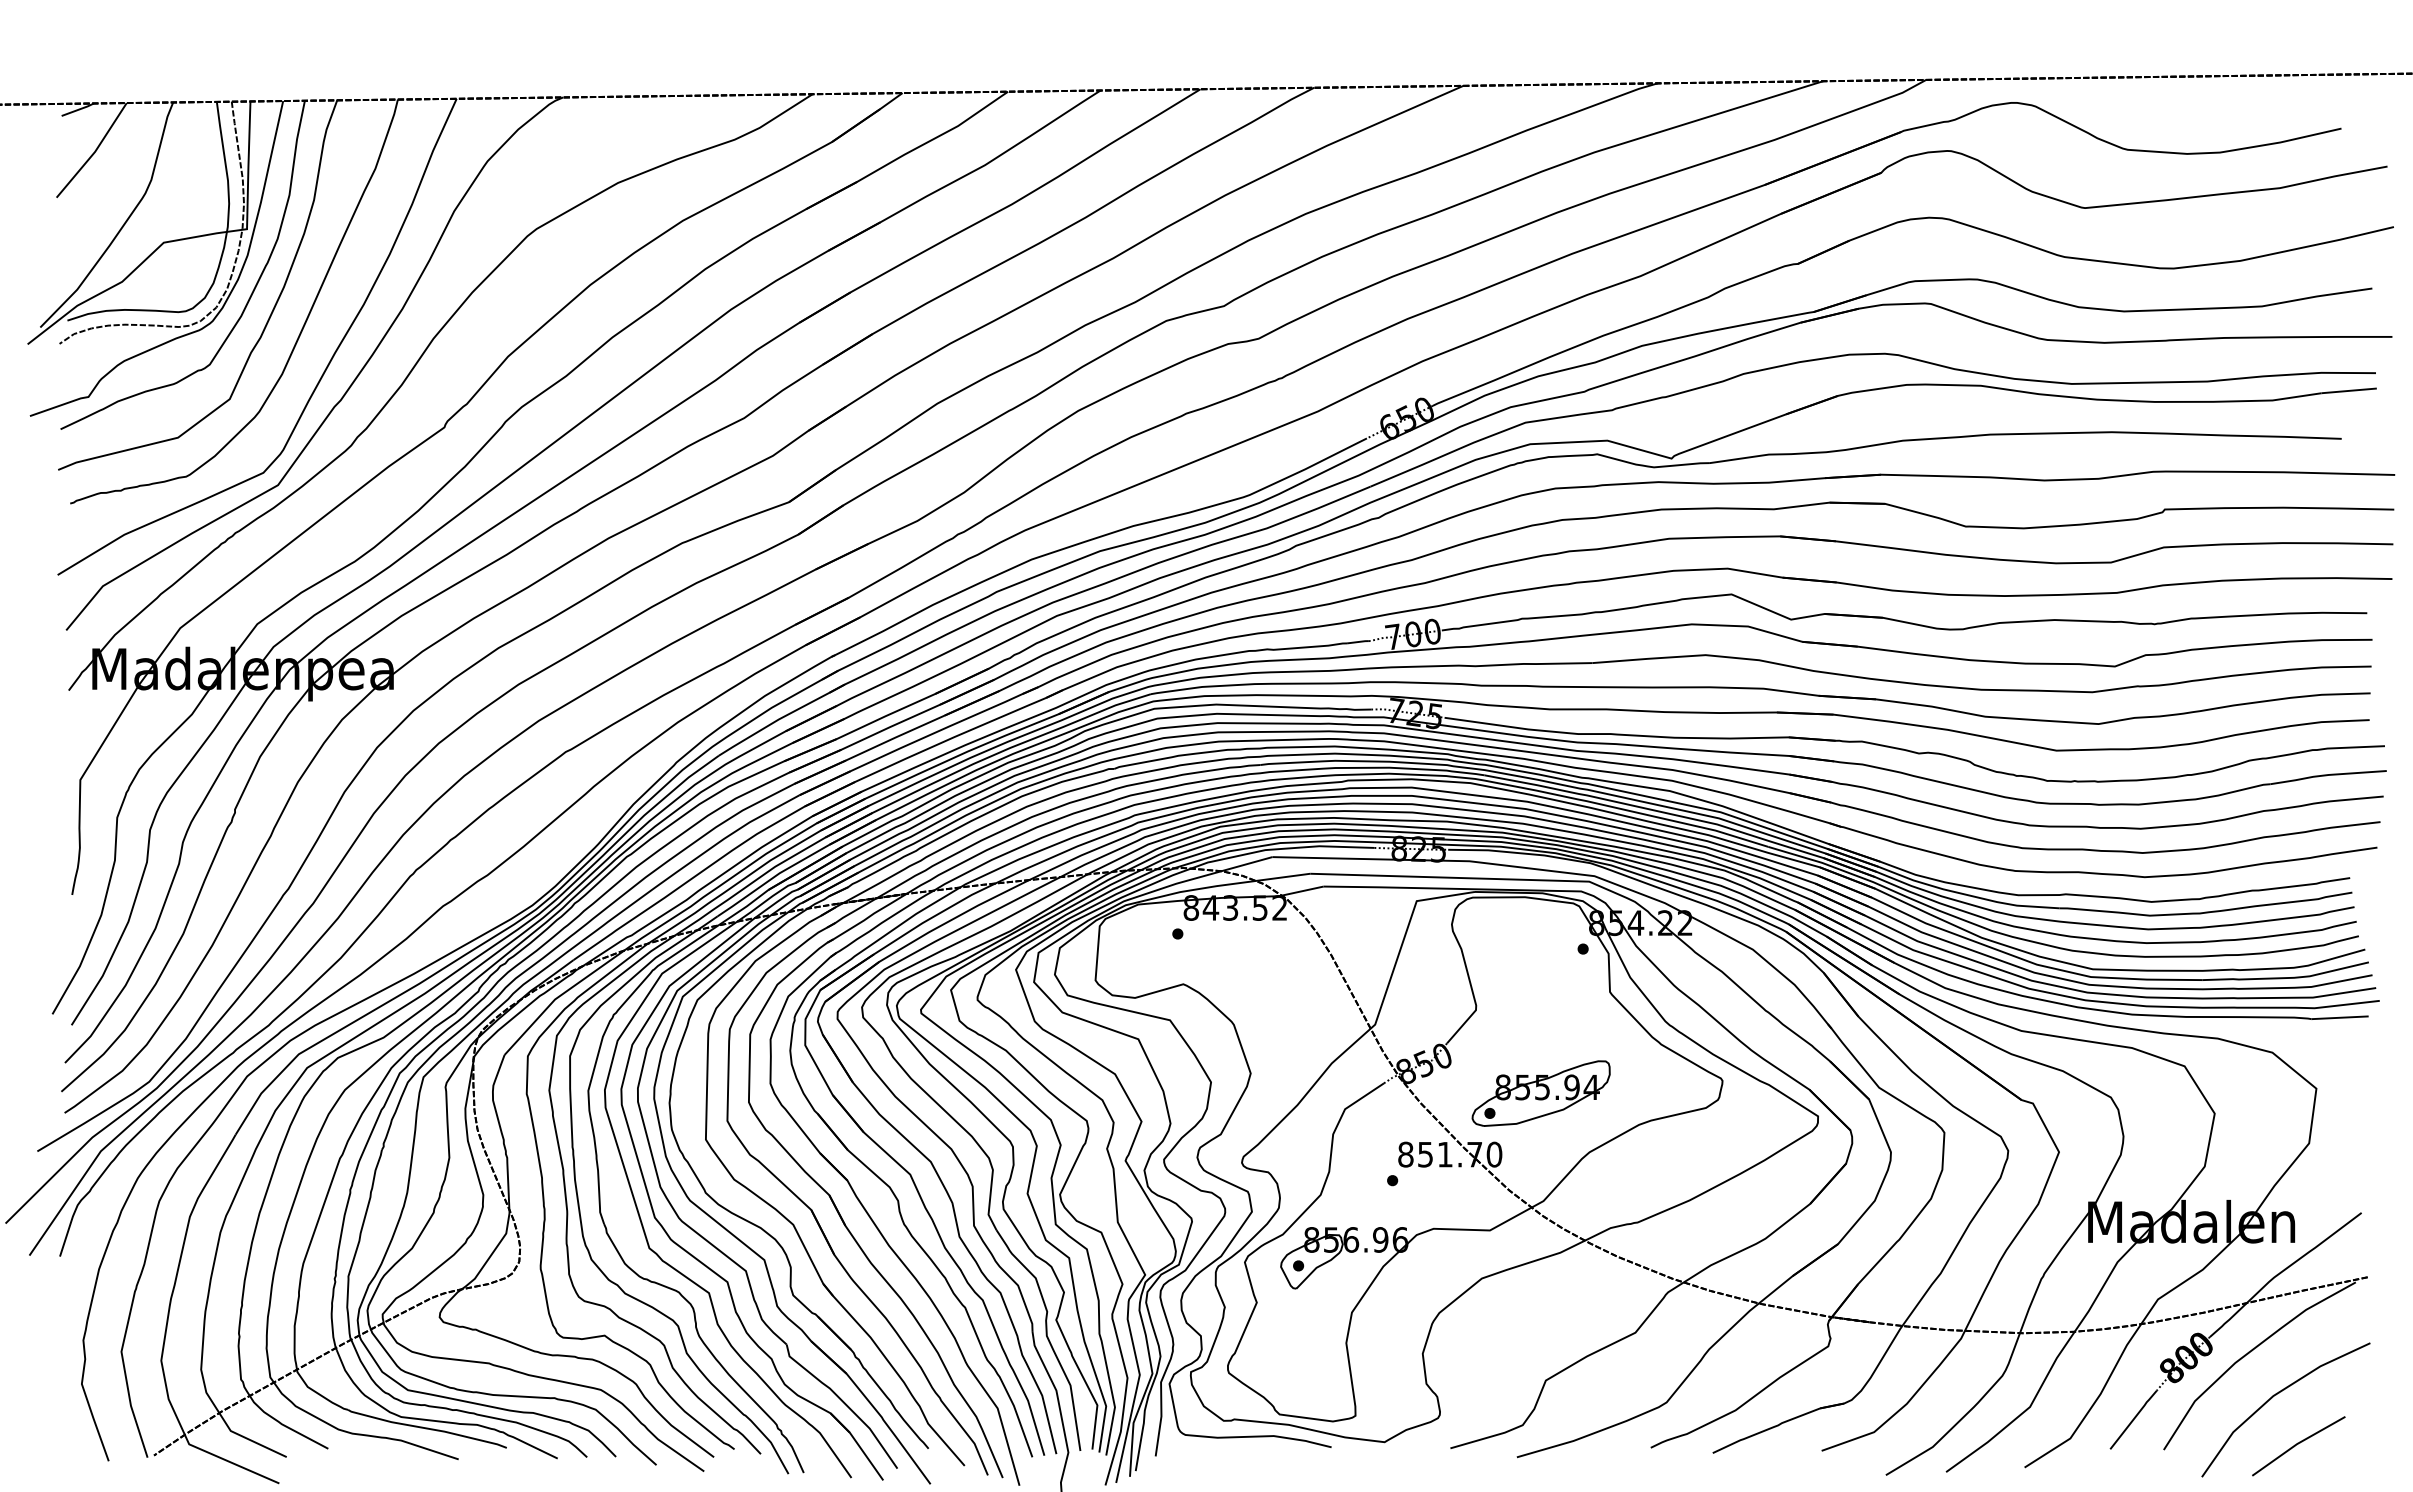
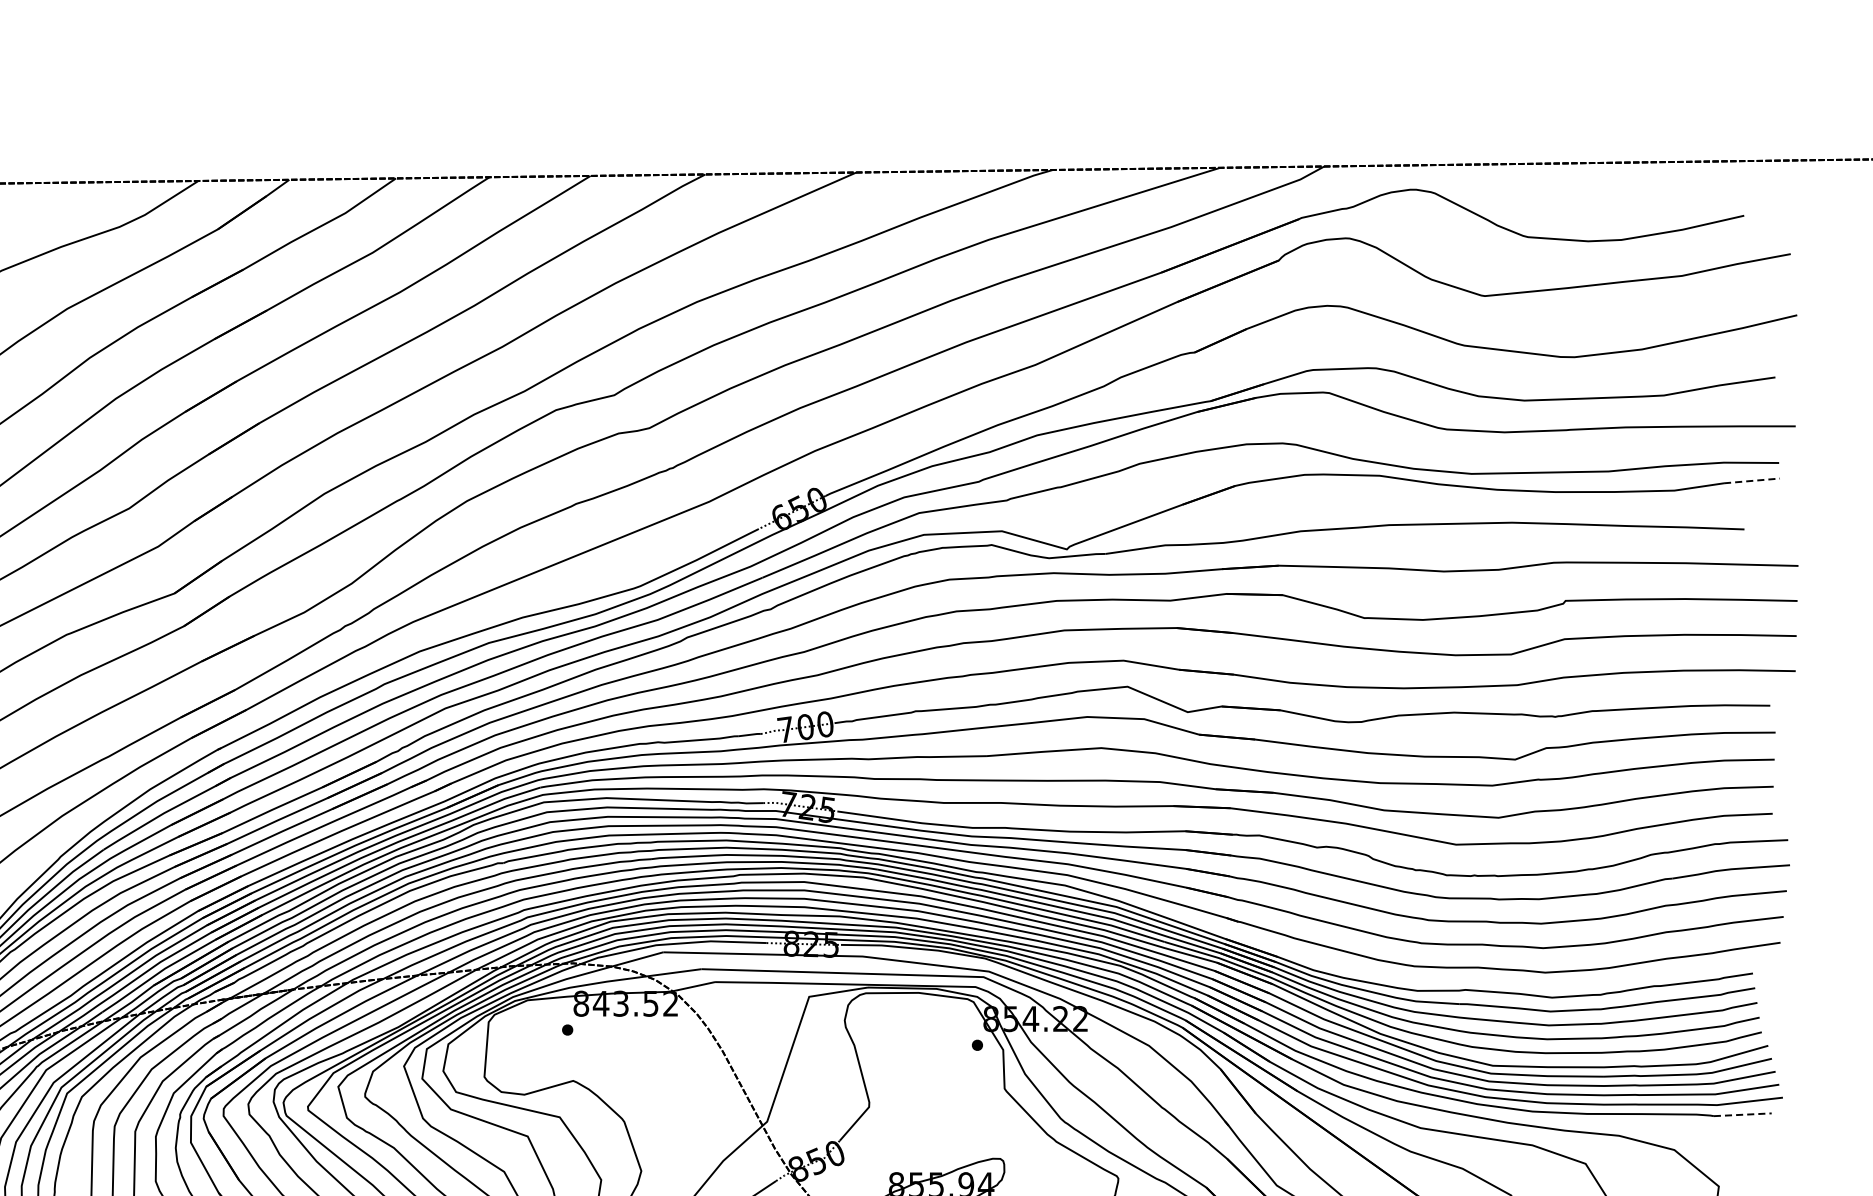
line: (2349, 390) -> (1752, 480), solid -> dashed
line: (2340, 1017) -> (1743, 1114), solid -> dashed

